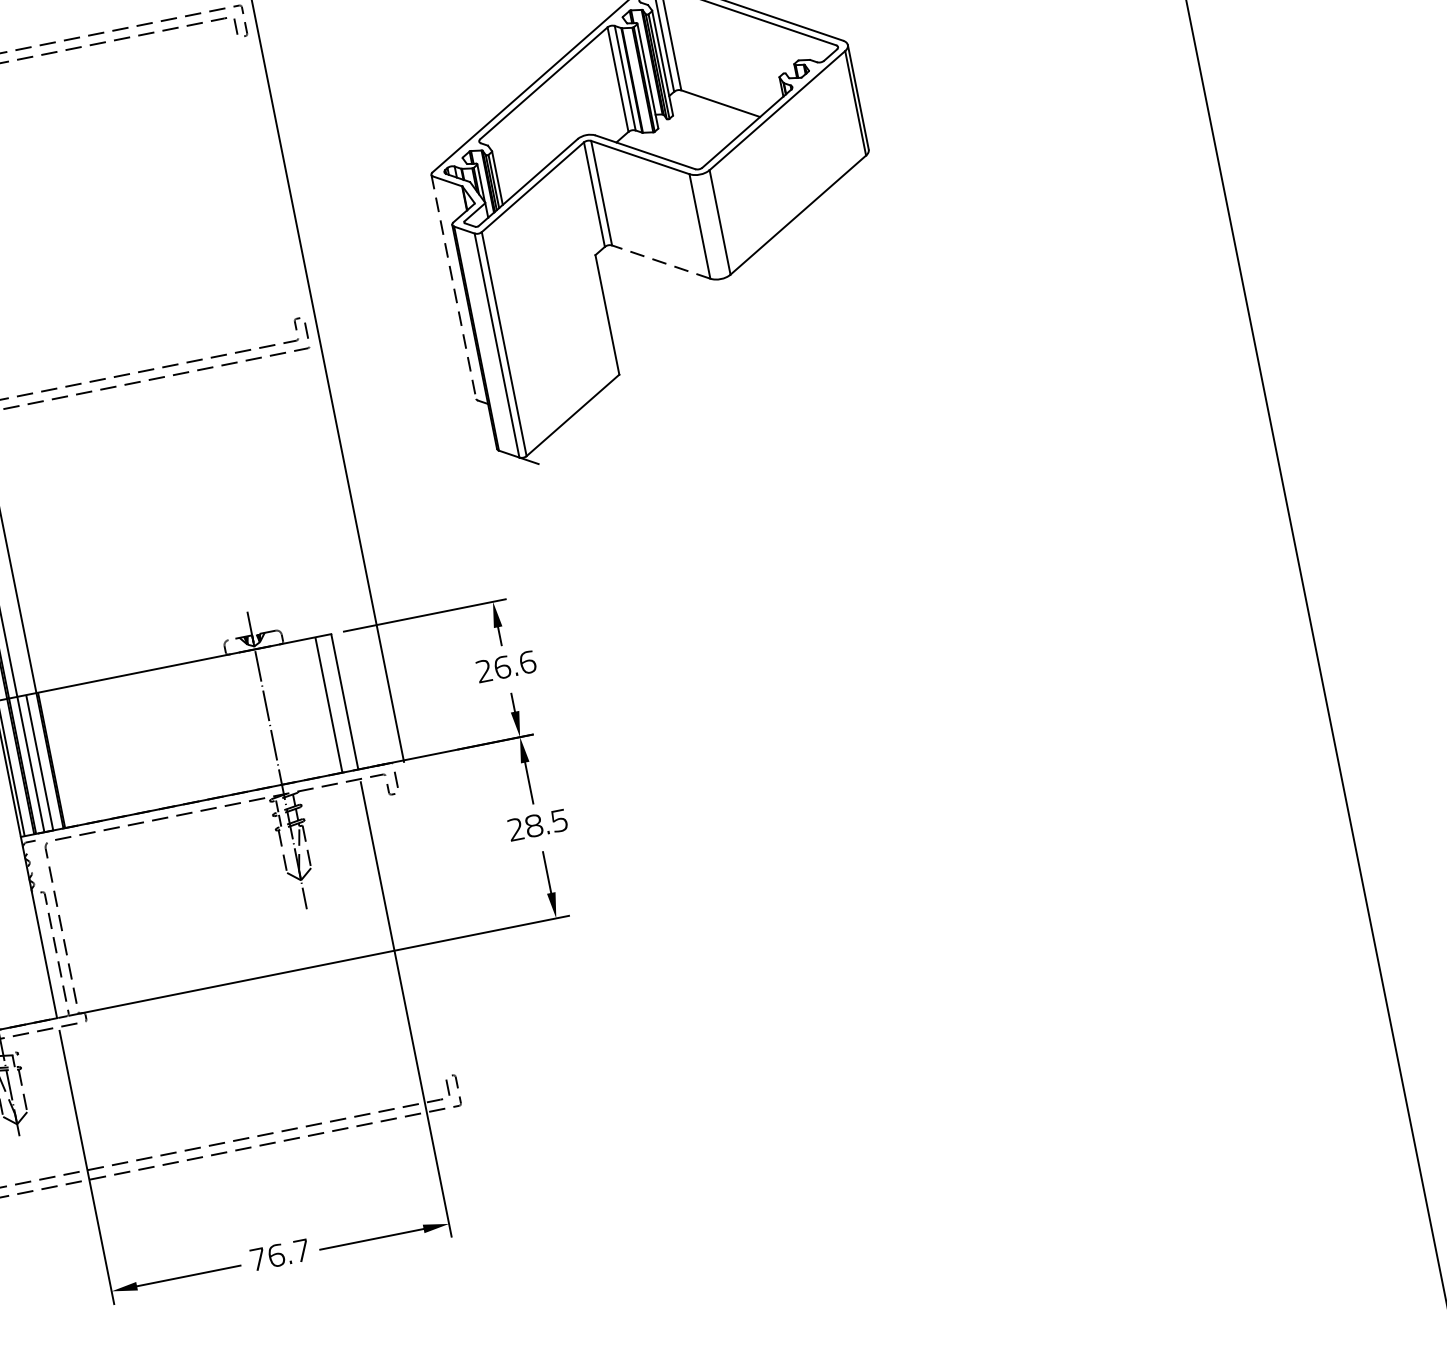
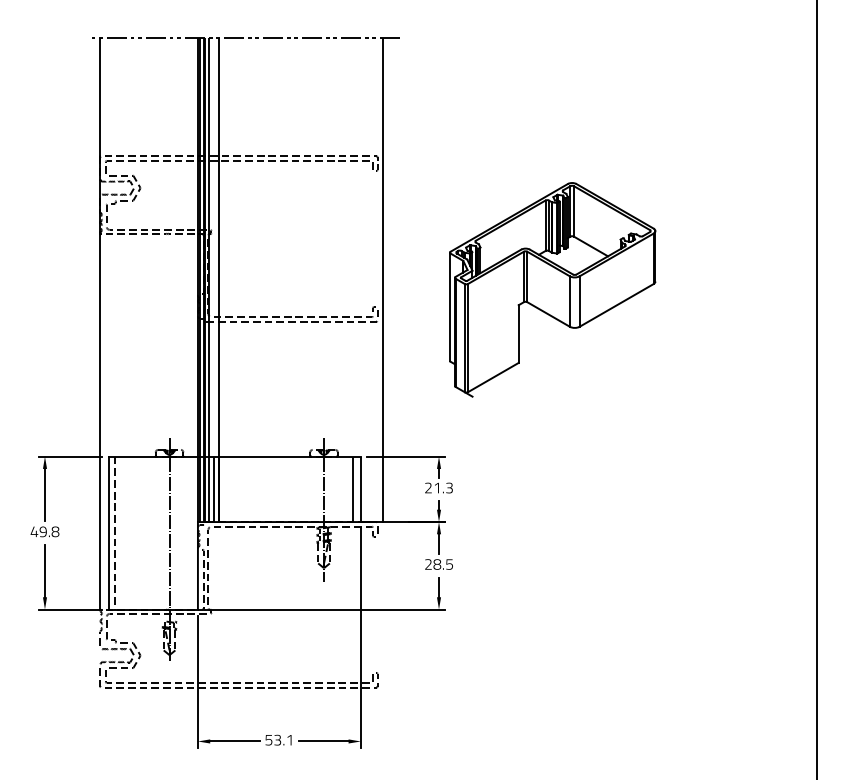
line: (660, 262) -> (548, 314), dashed -> solid
line: (455, 288) -> (450, 307), dashed -> solid
text: (515, 663) -> (443, 487), 26.6 -> 21.3
text: (279, 1253) -> (279, 739), 76.7 -> 53.1

